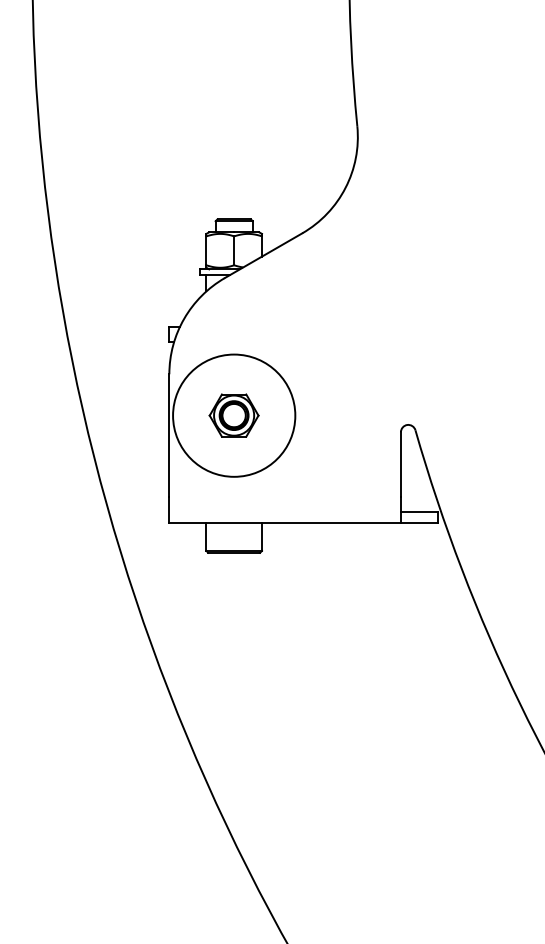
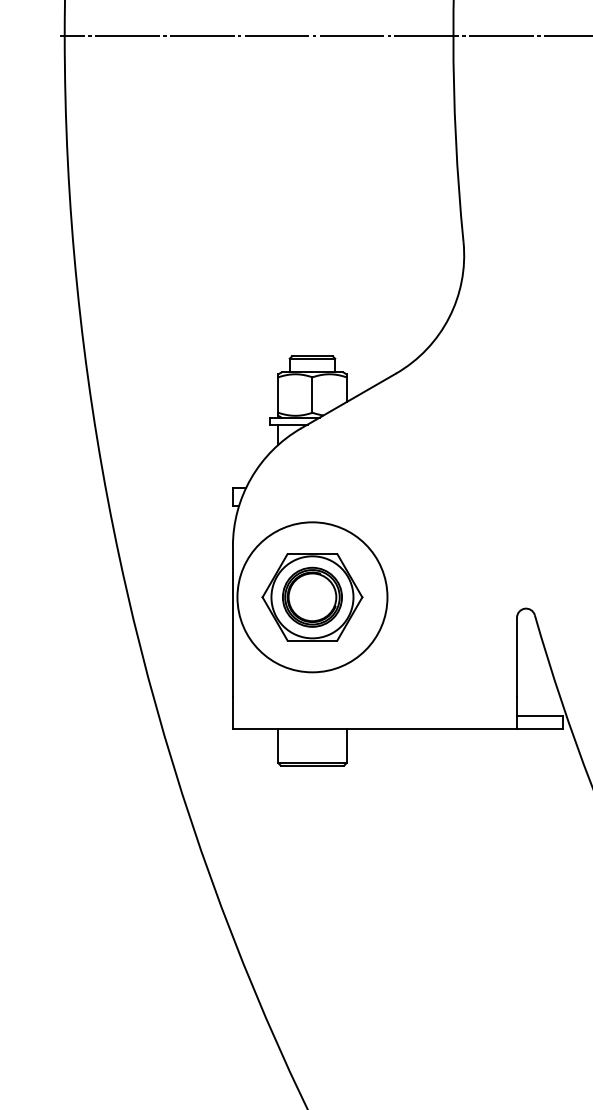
part: (233, 415) -> (311, 597), size x1.67

